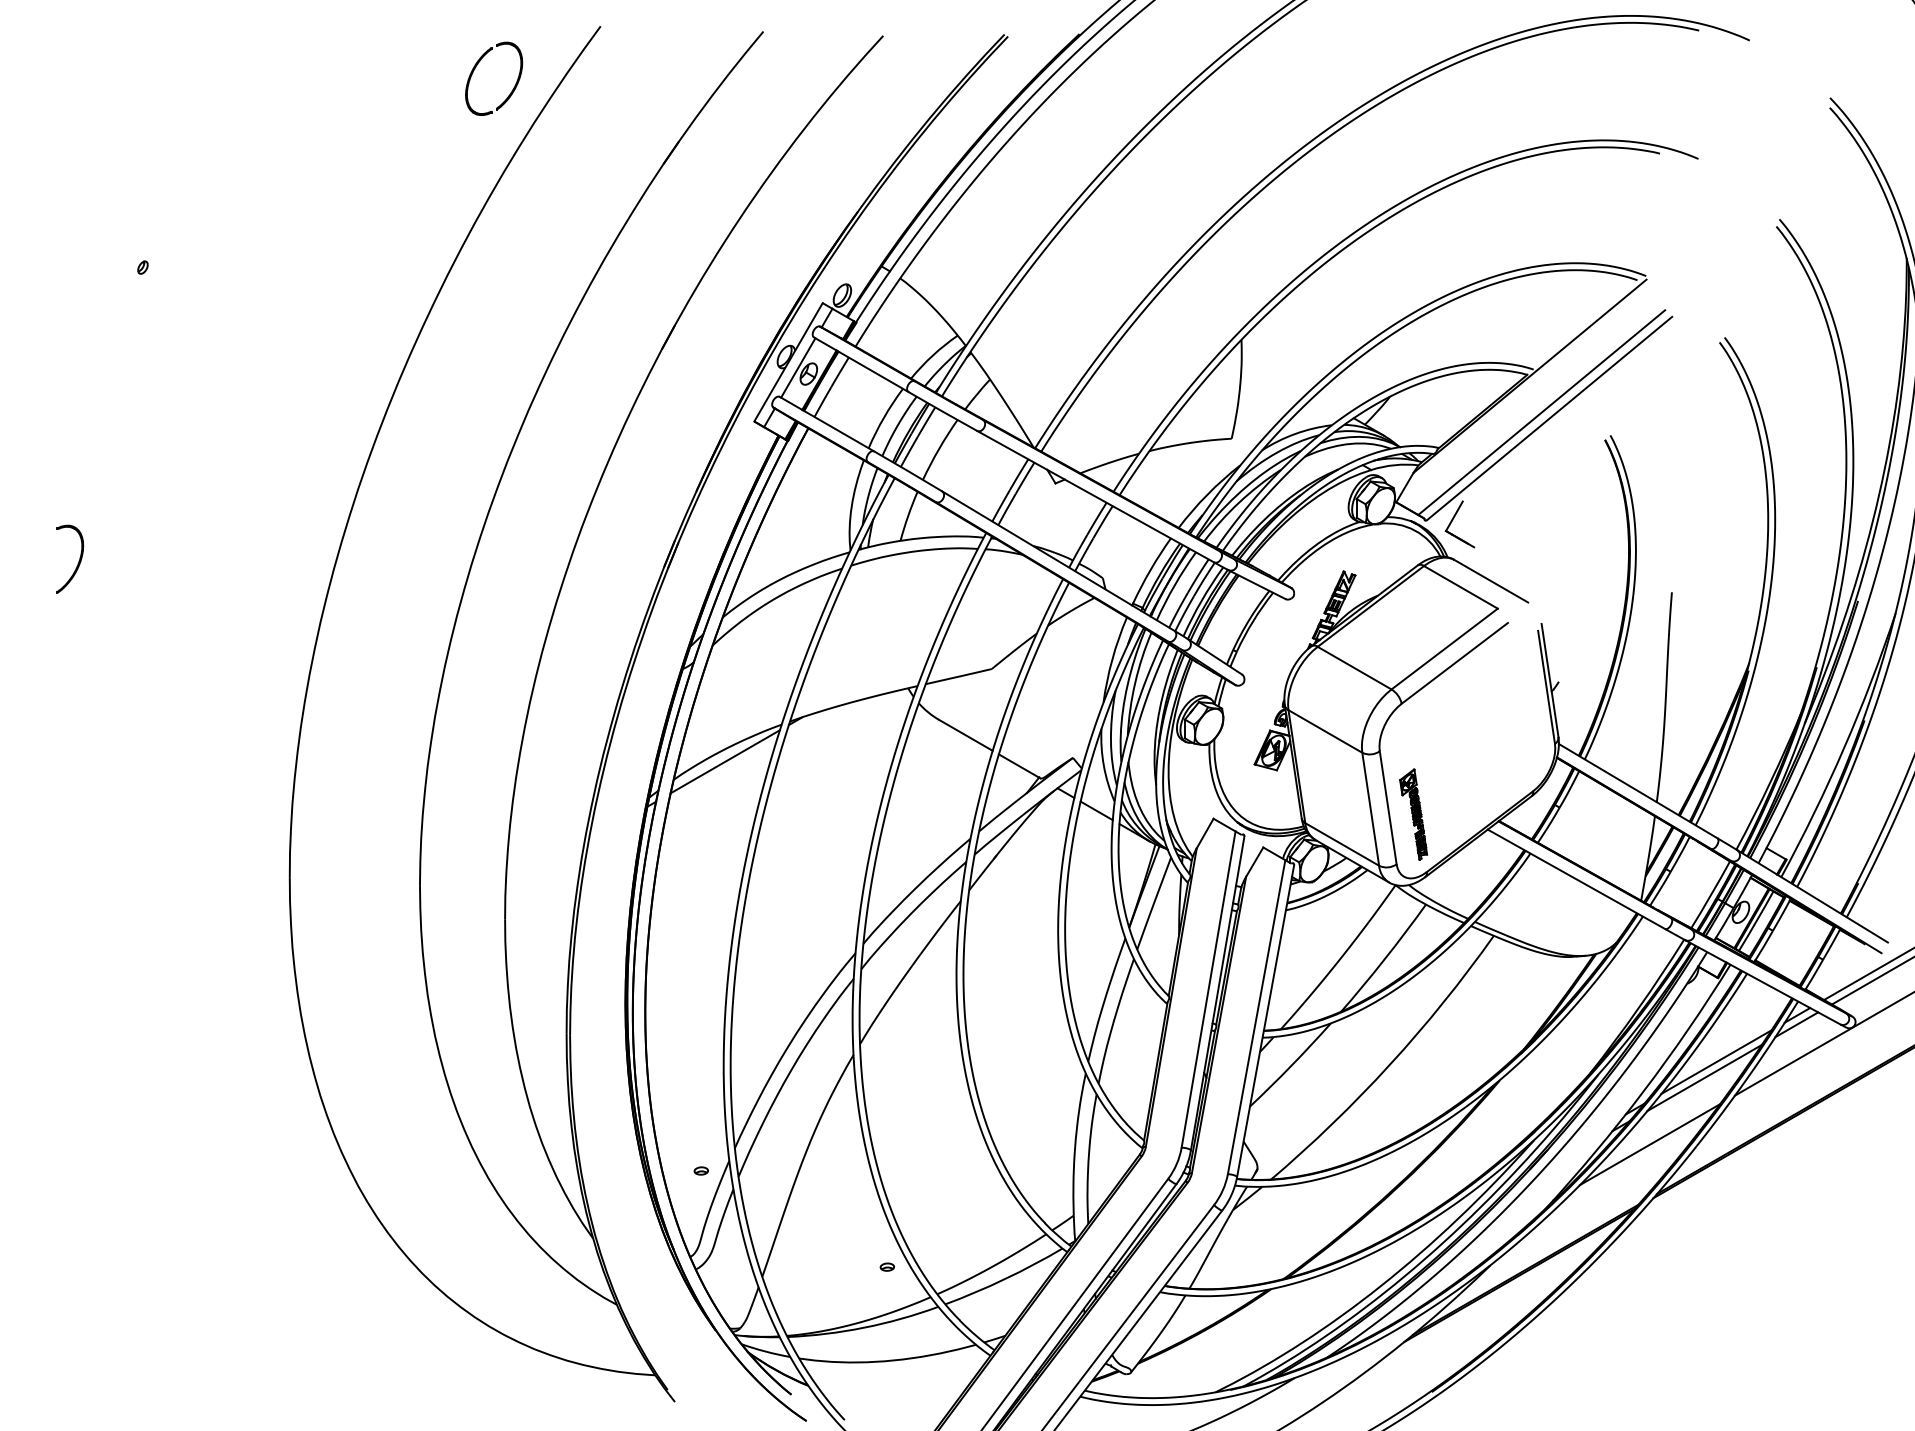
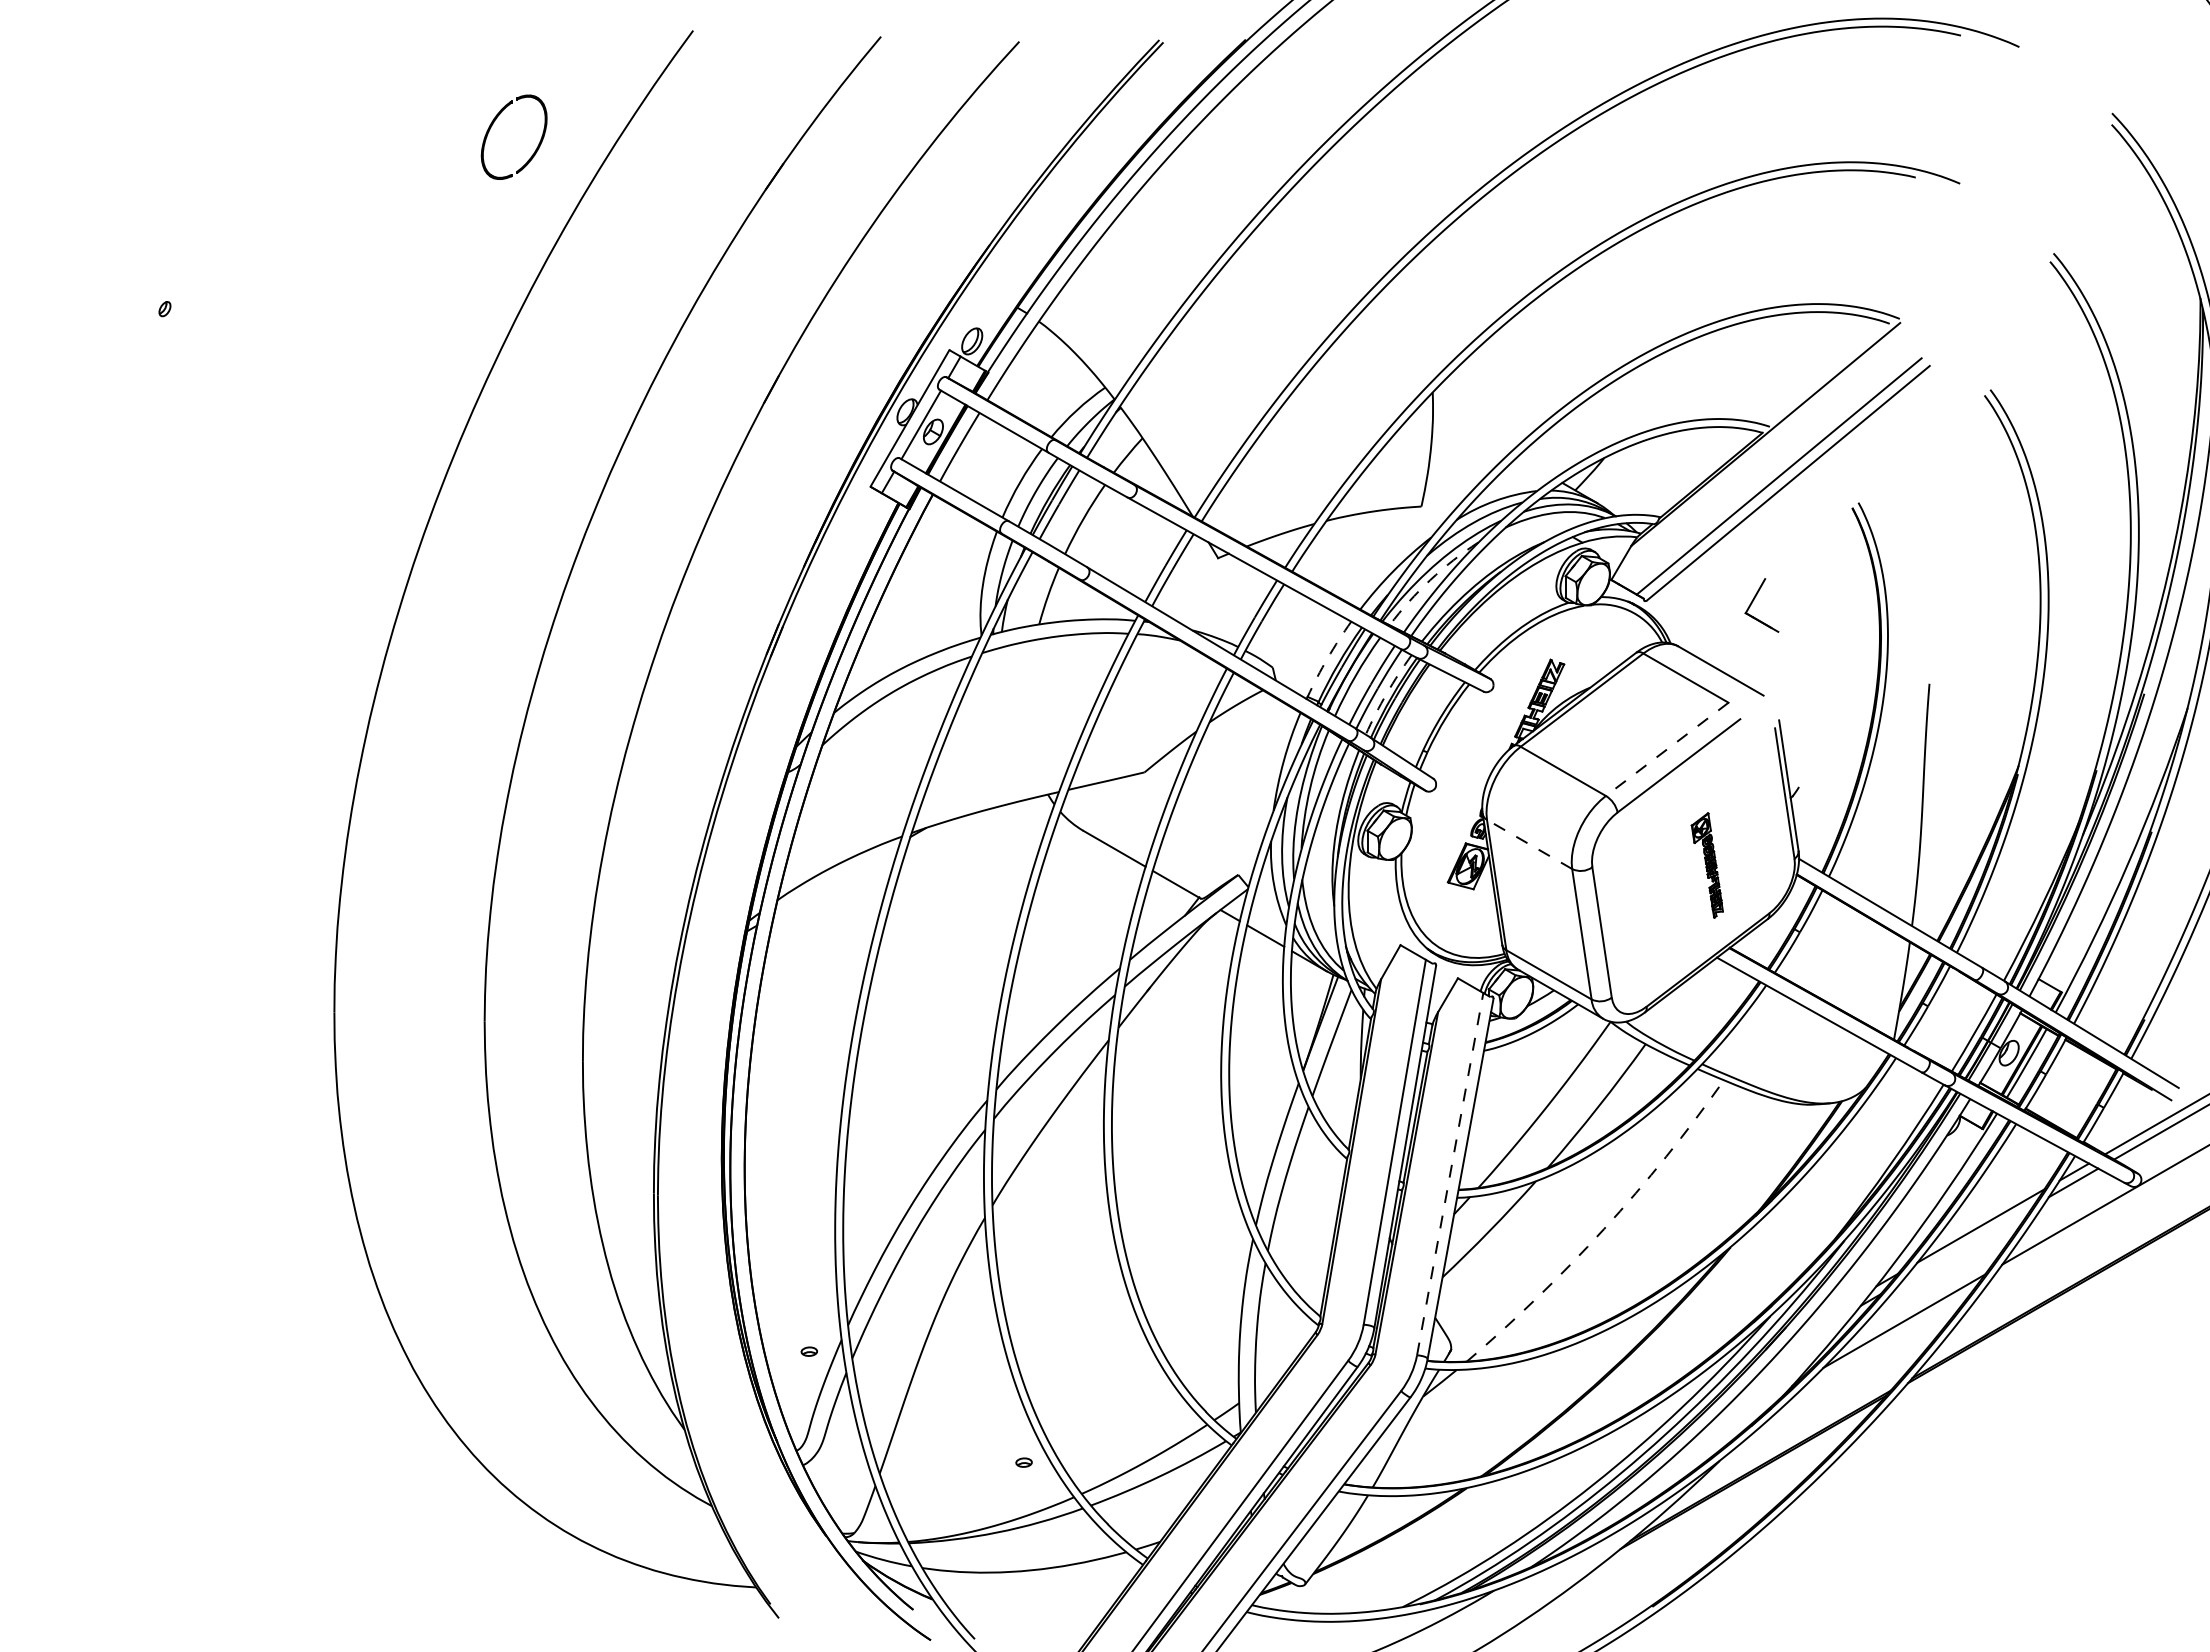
part: (476, 67) -> (493, 124), moved
arc: (1239, 502) -> (1430, 580), solid -> dashed
part: (1453, 520) -> (1754, 600), moved
part: (78, 561) -> (90, 648), removed
arc: (1150, 570) -> (1327, 658), solid -> dashed
arc: (1201, 600) -> (1386, 693), solid -> dashed
line: (1444, 649) -> (1666, 749), solid -> dashed
line: (1325, 731) -> (1529, 844), solid -> dashed
line: (724, 761) -> (836, 879), removed
part: (1412, 814) -> (1706, 865), moved
line: (1256, 1016) -> (1450, 1173), solid -> dashed
arc: (1390, 1065) -> (1604, 1229), solid -> dashed
line: (1704, 1078) -> (1967, 1244), removed

